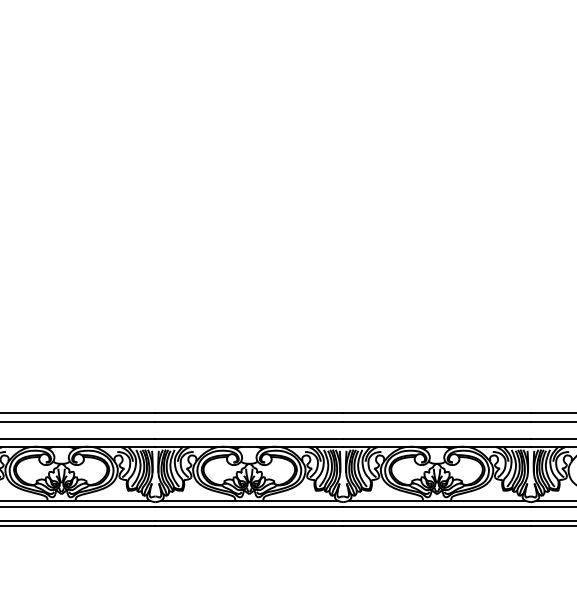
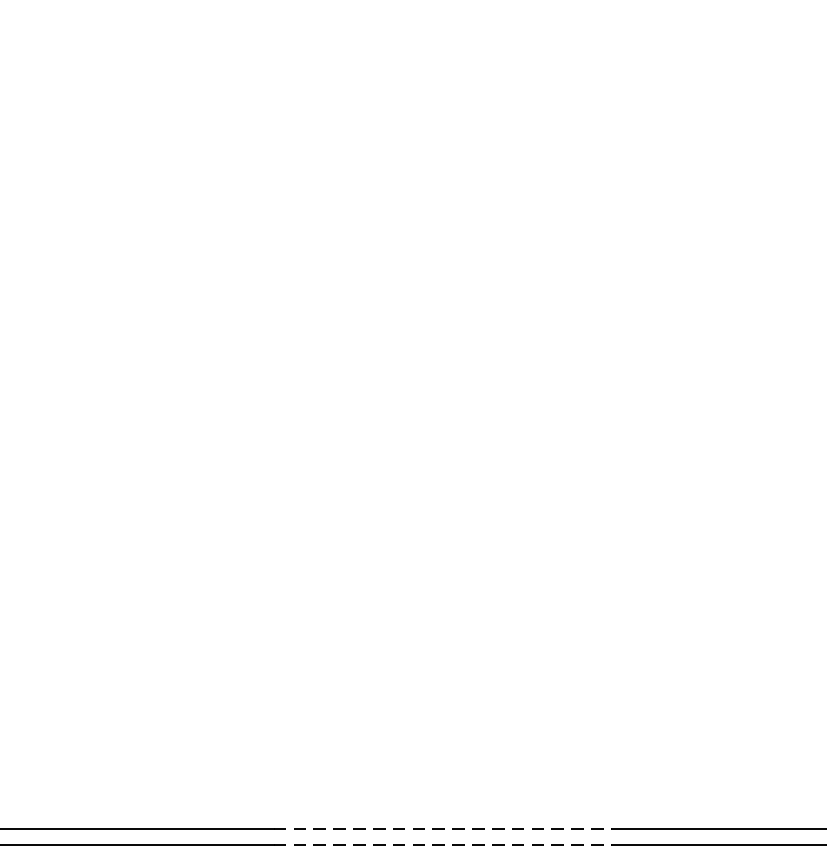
line: (249, 413) -> (443, 829), solid -> dashed
line: (249, 422) -> (443, 845), solid -> dashed

